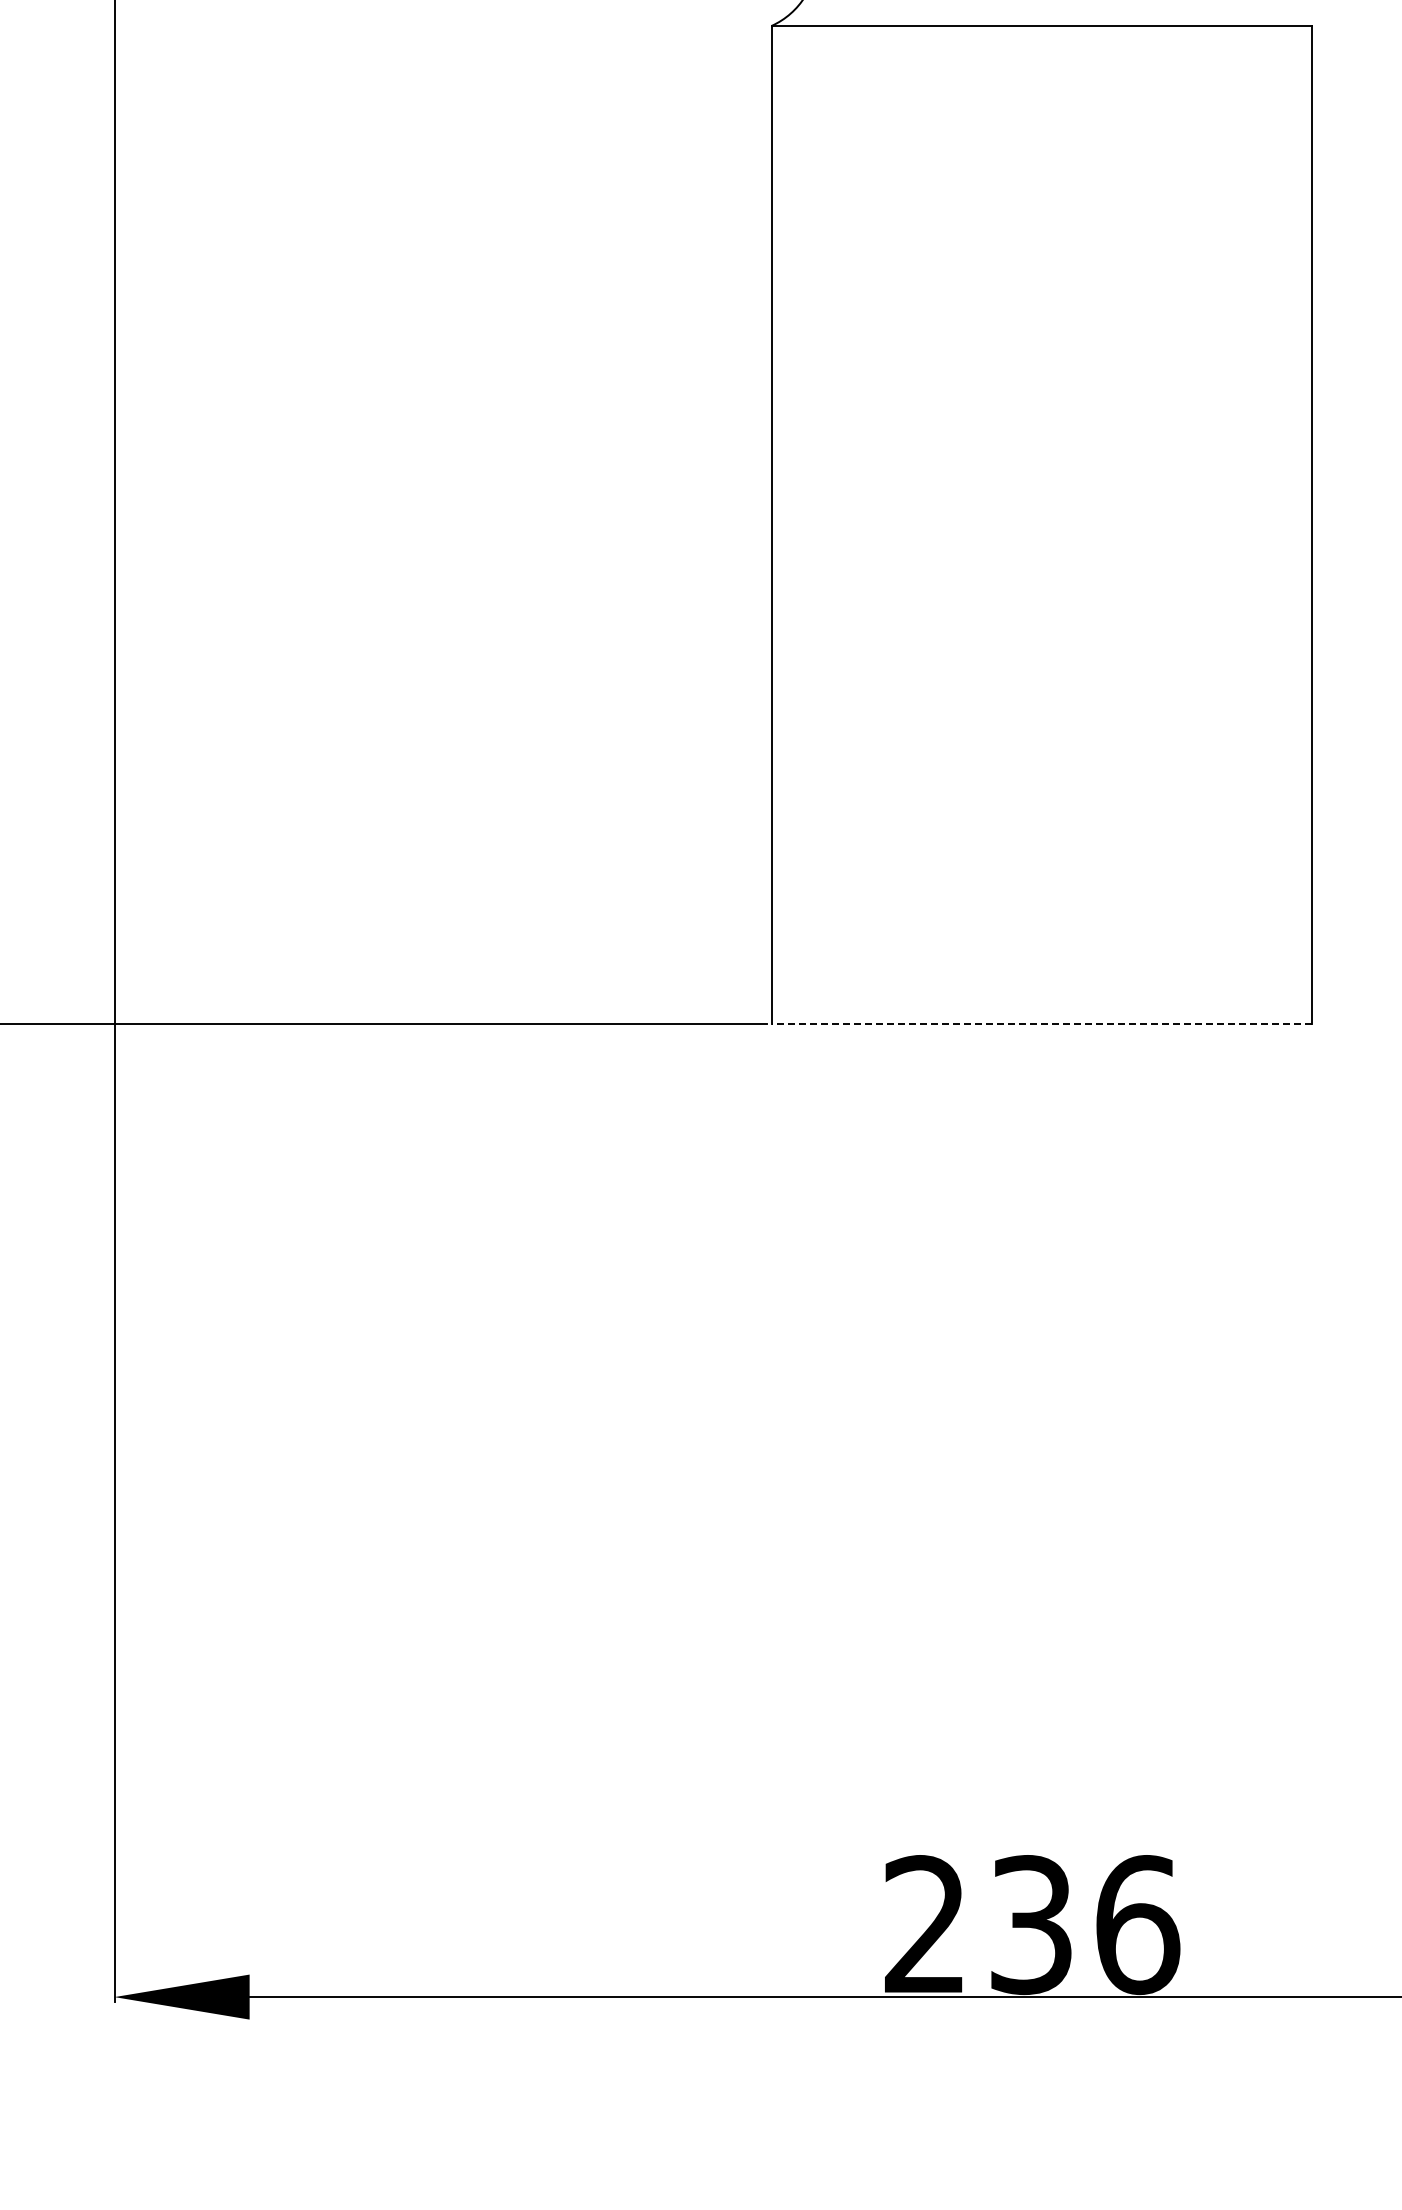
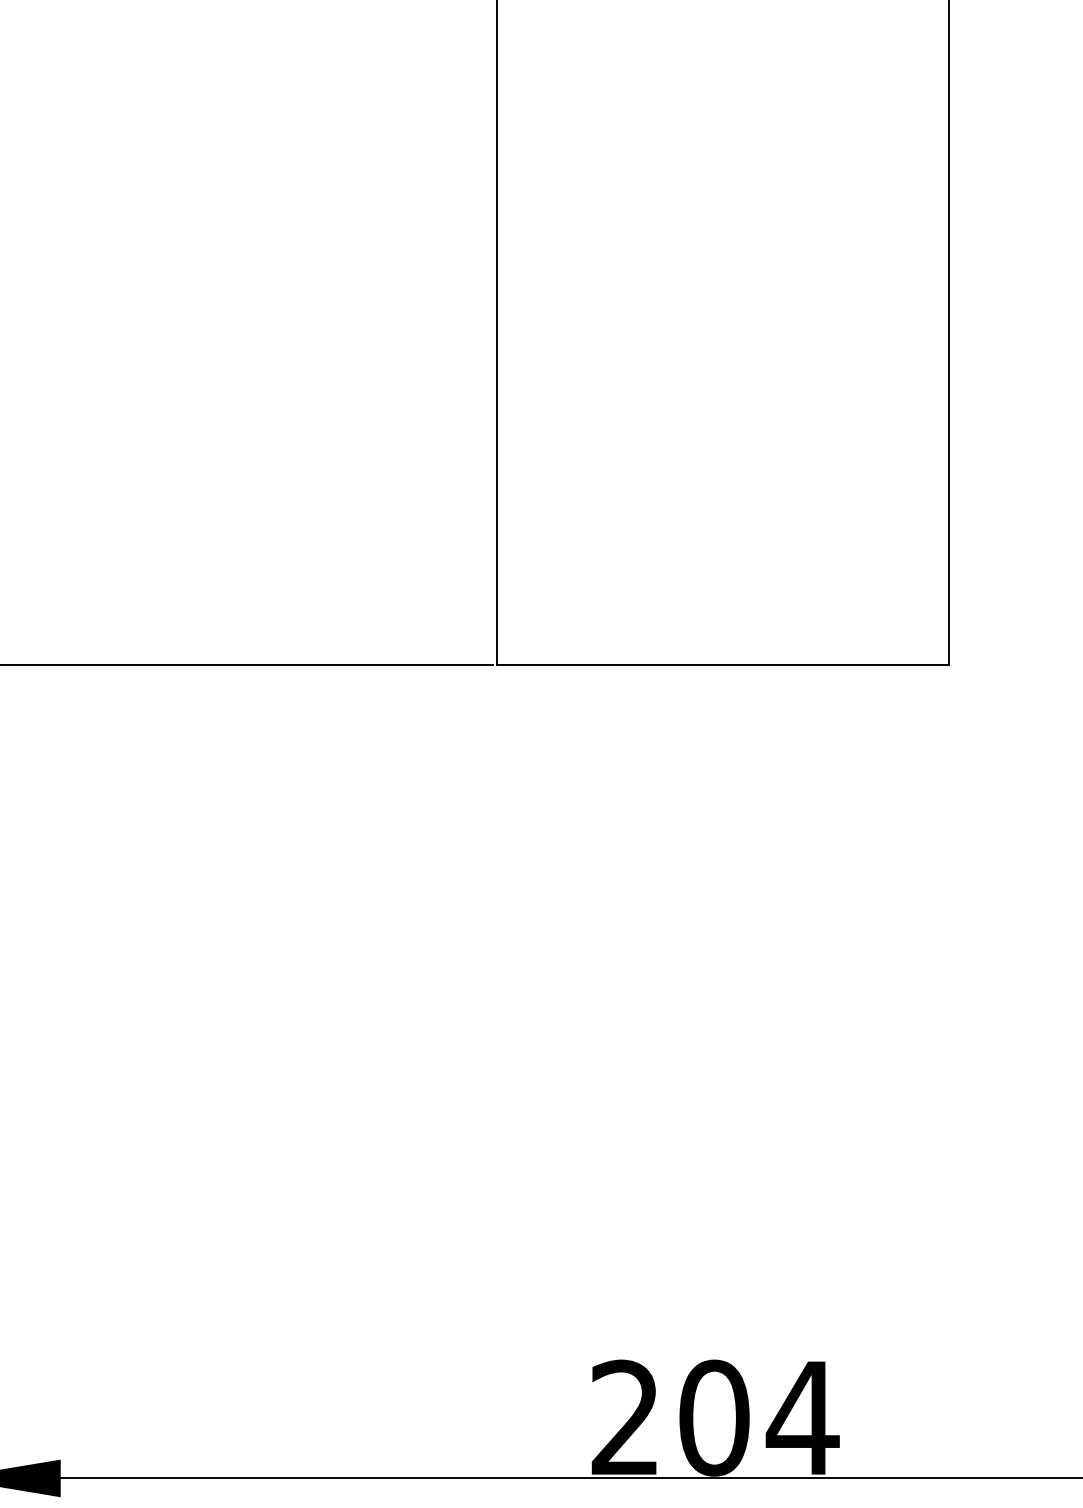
line: (1041, 1024) -> (722, 665), dashed -> solid
text: (1085, 1925) -> (759, 1418), 236 -> 204

